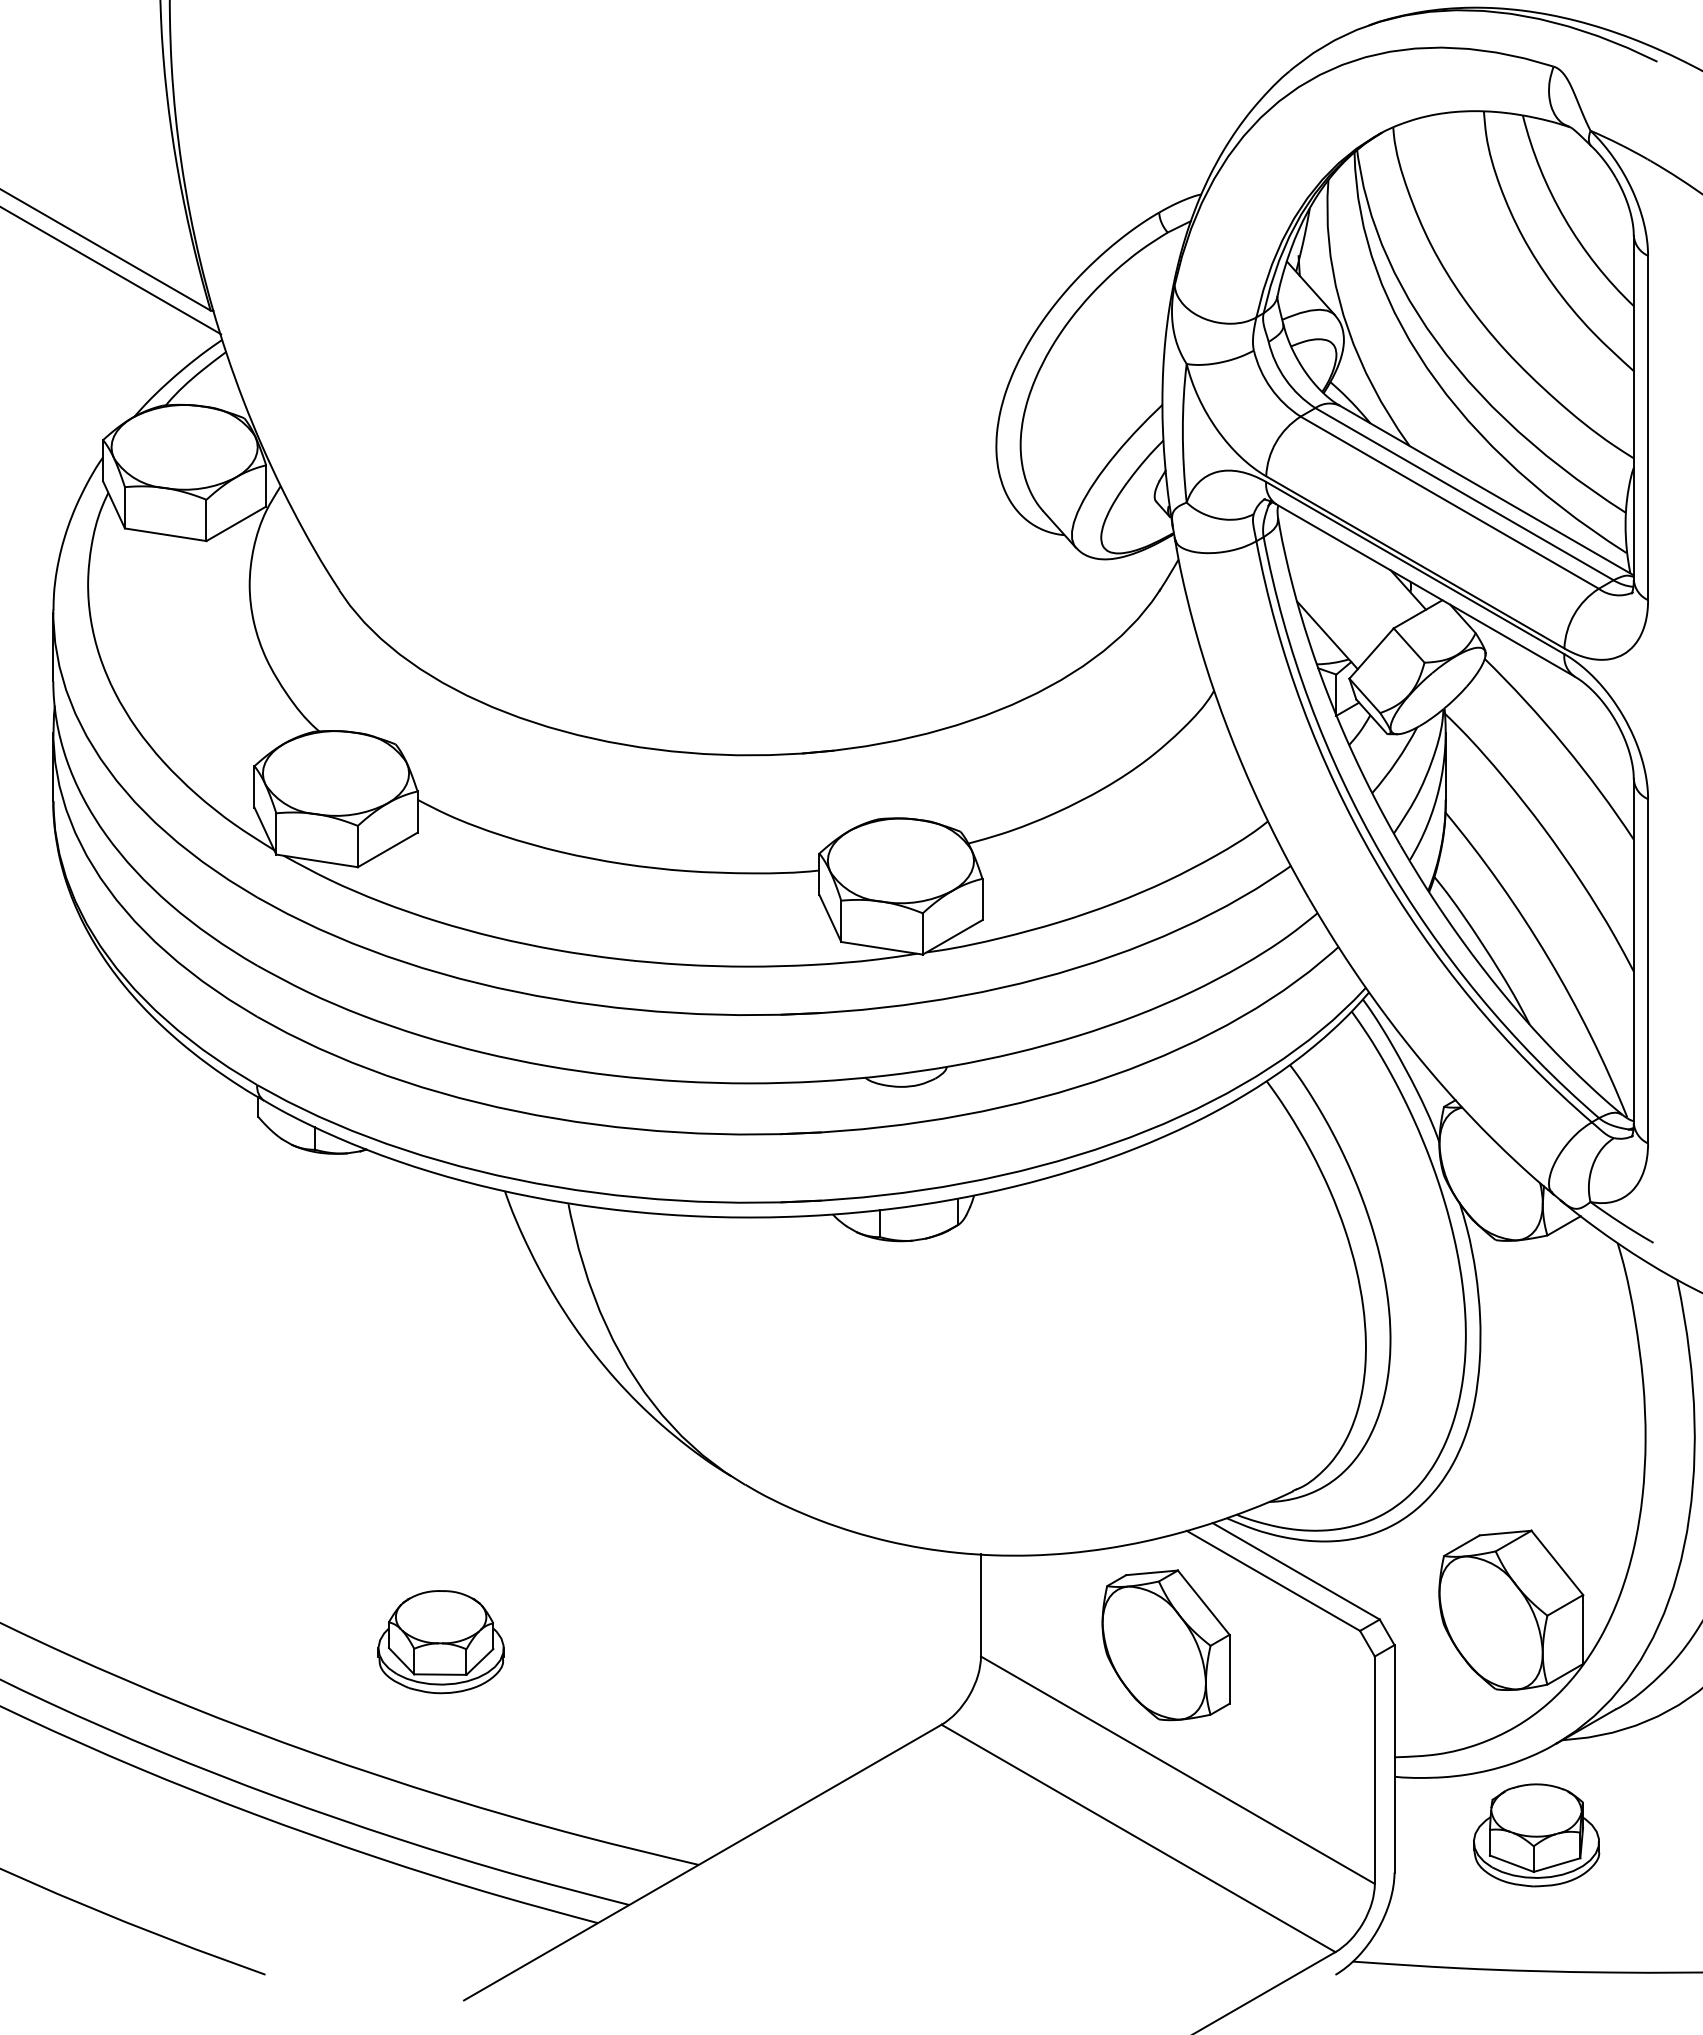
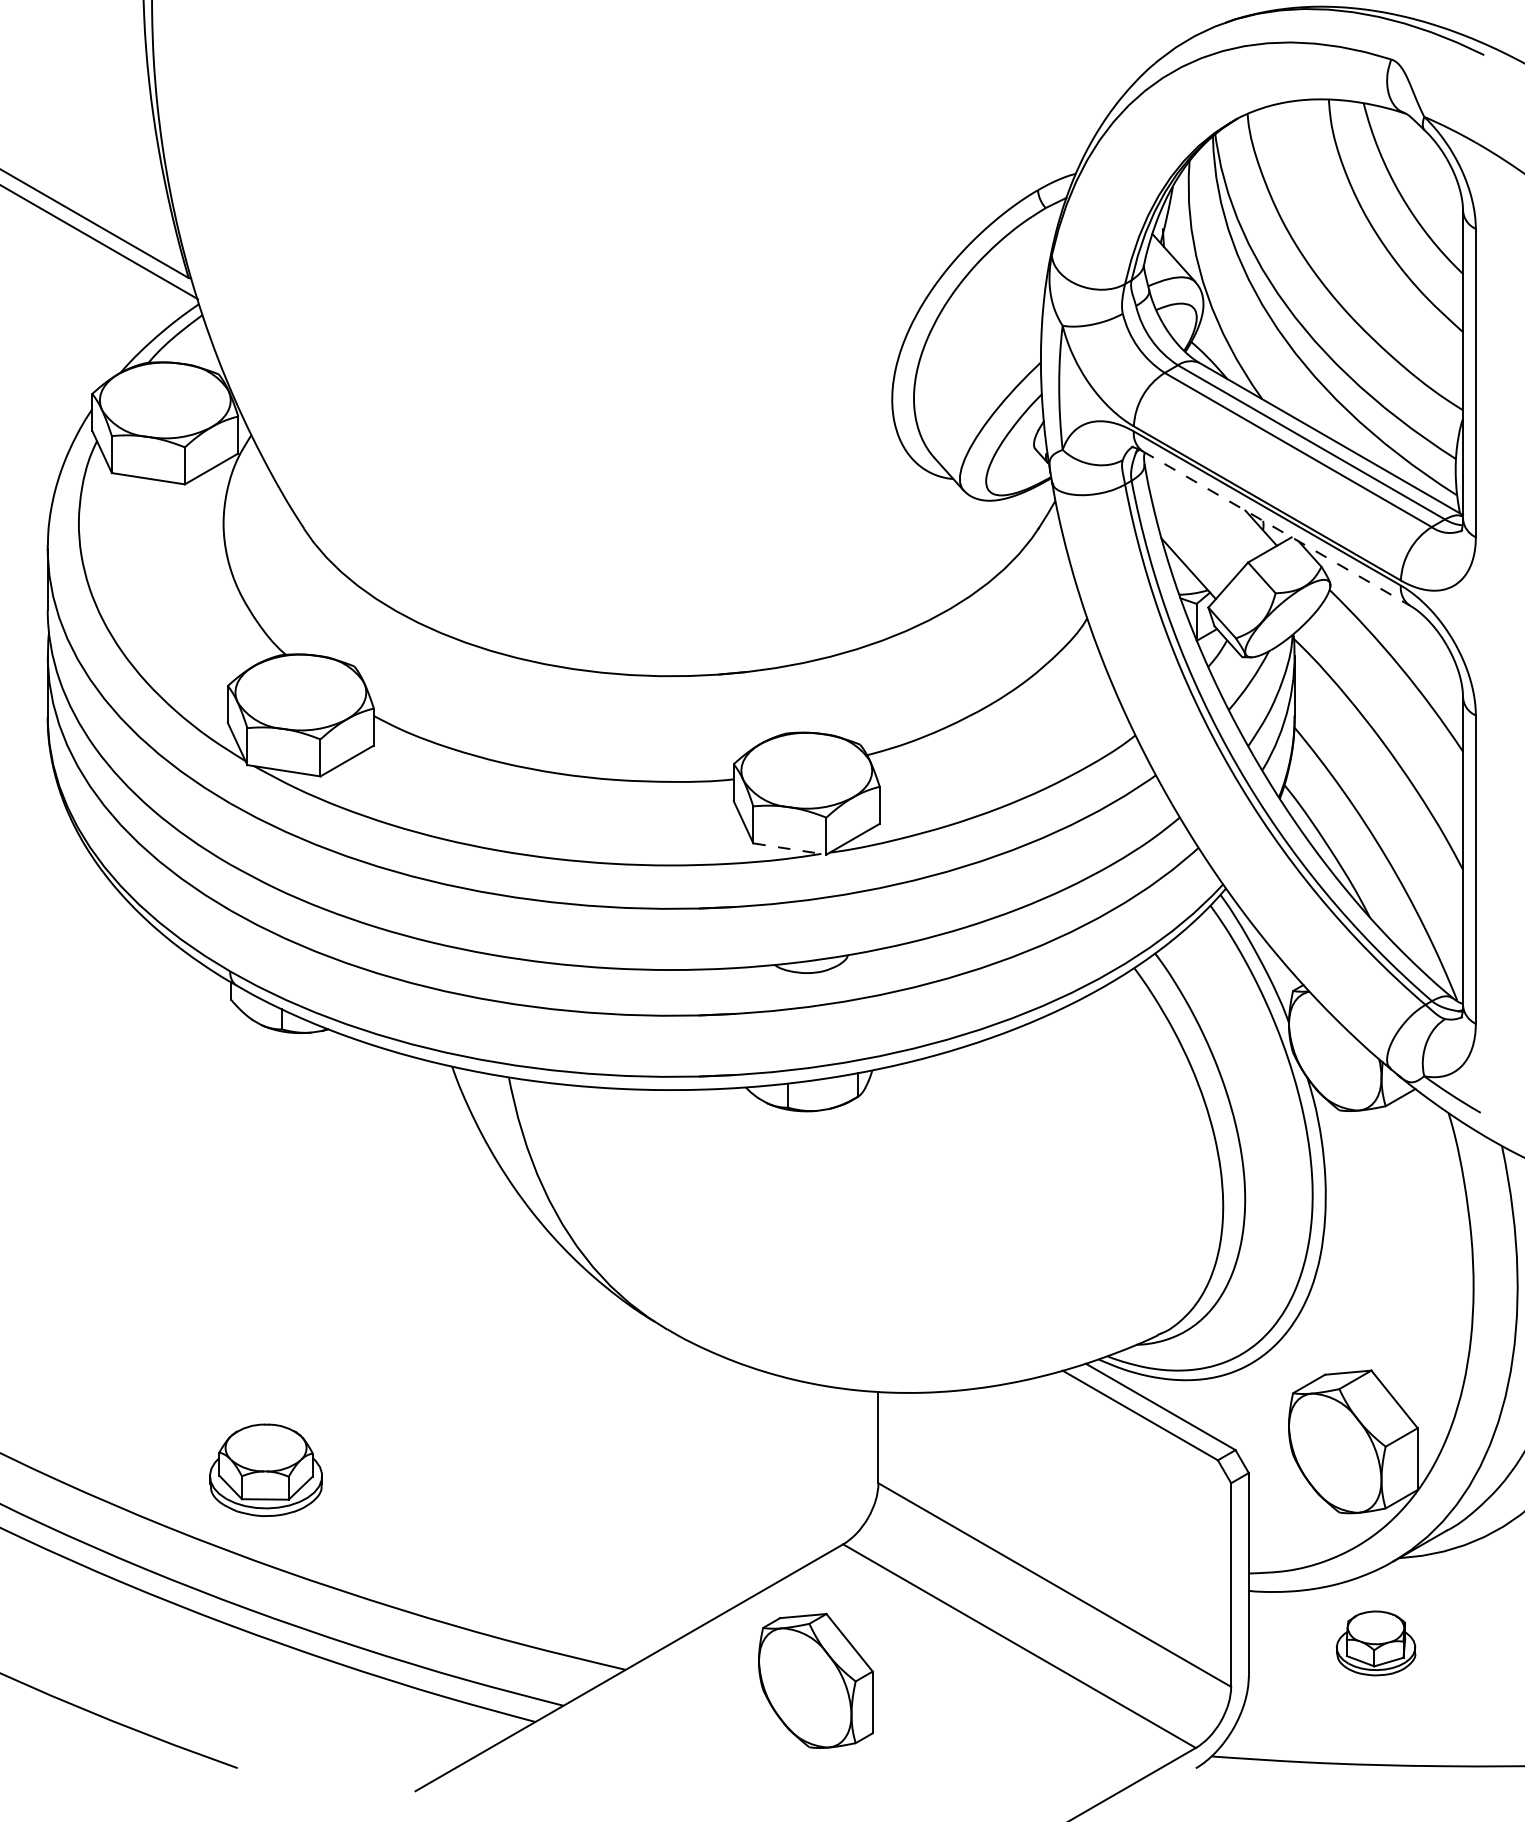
line: (1425, 590) -> (1276, 528), solid -> dashed
line: (882, 948) -> (790, 849), solid -> dashed
part: (440, 1642) -> (265, 1470), moved
part: (1165, 1645) -> (815, 1681), moved
part: (1536, 1835) -> (1375, 1643), size x0.7

